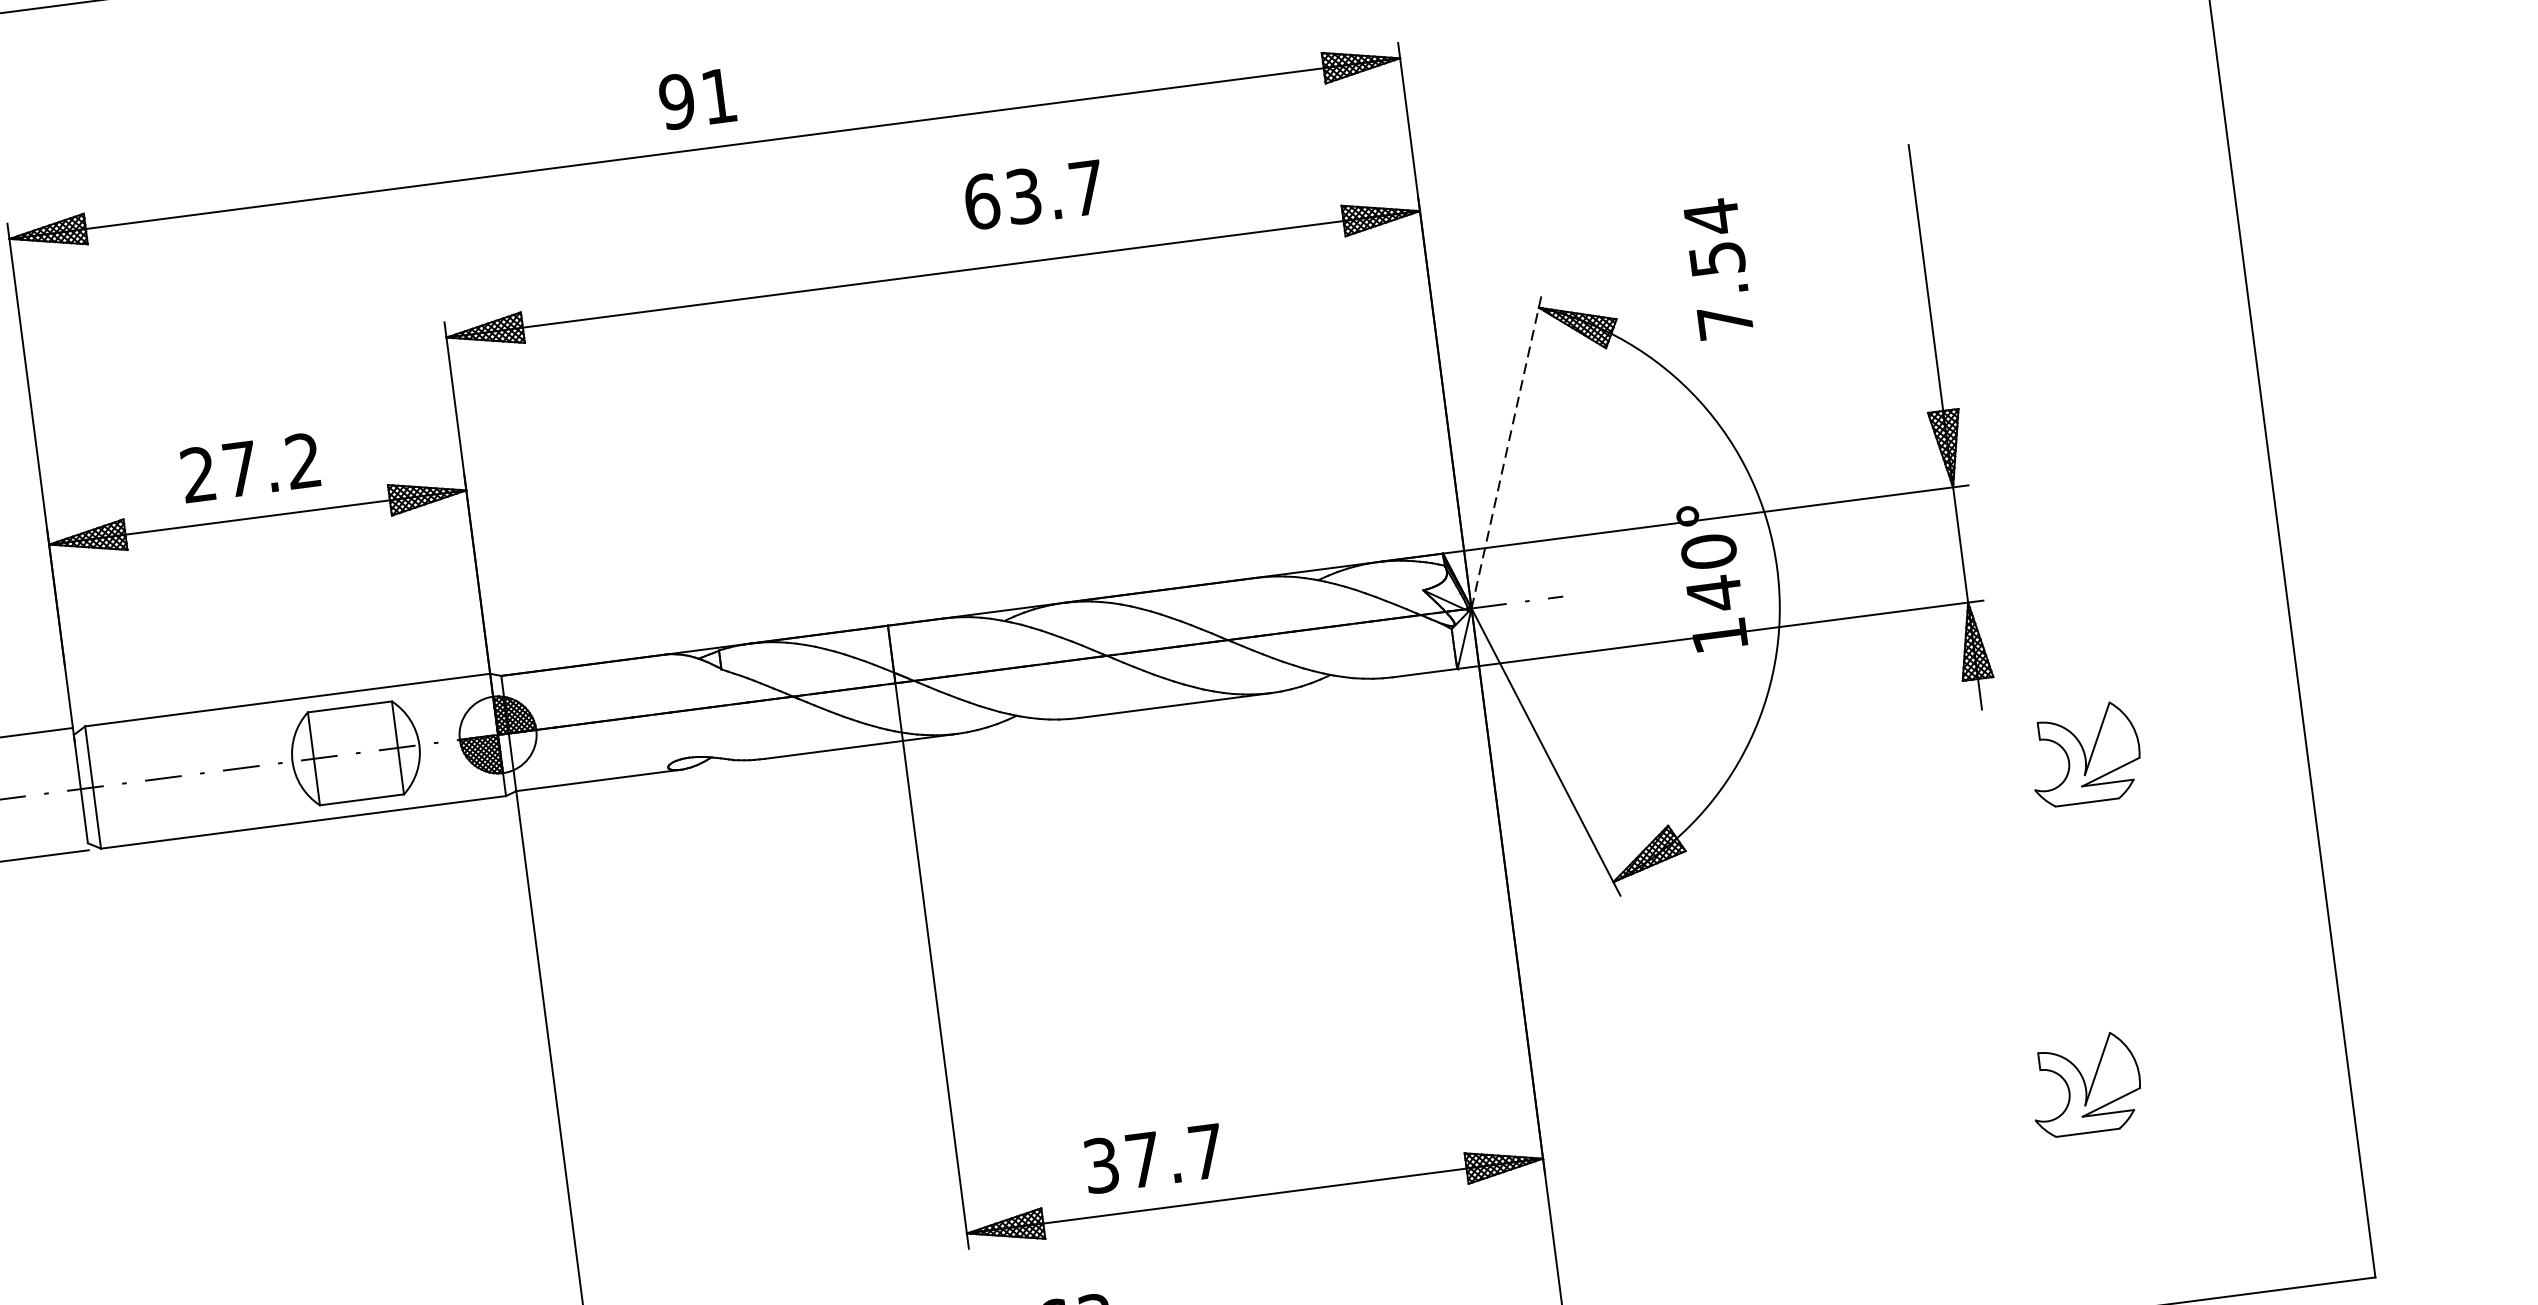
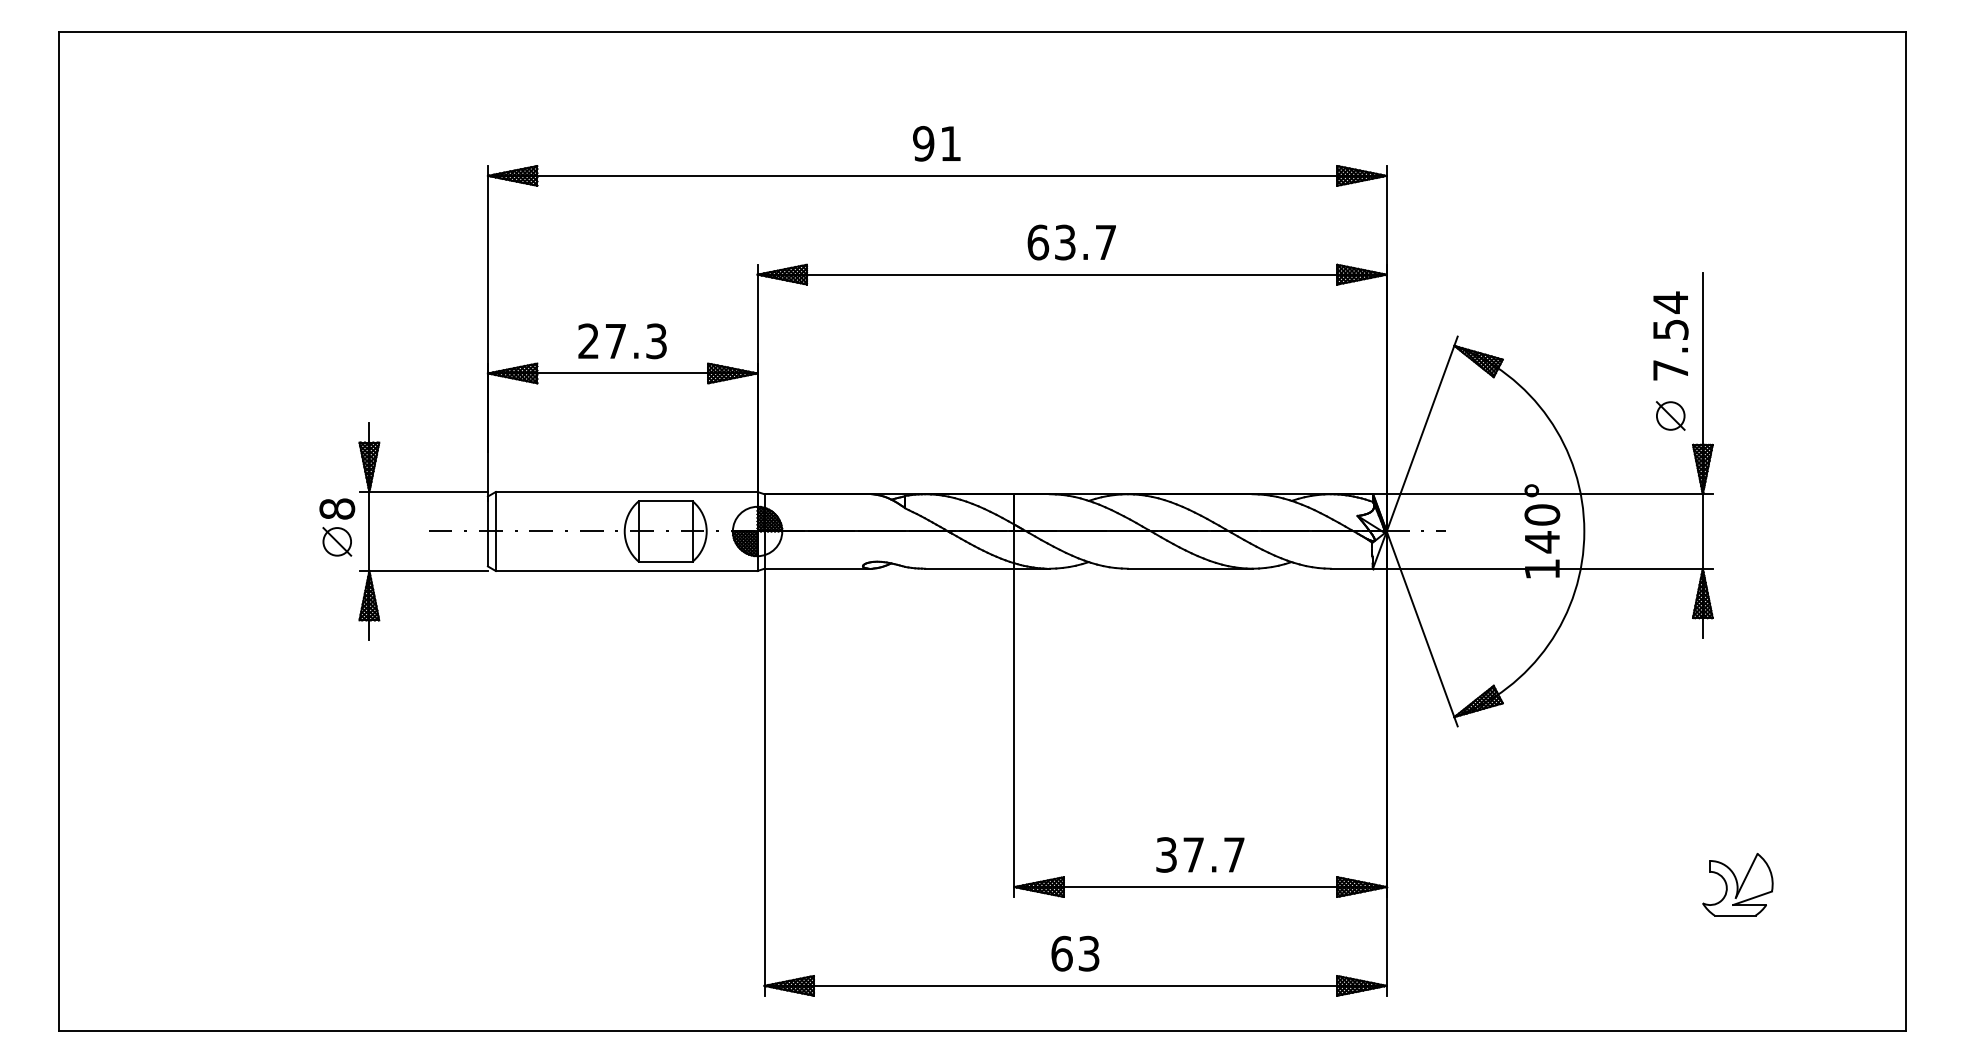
text: (1033, 194) -> (1071, 242), moved
text: (1718, 268) -> (1670, 335), moved
part: (1887, 372) -> (1670, 415), added
line: (1507, 451) -> (1422, 434), dashed -> solid
text: (303, 461) -> (656, 341), 27.2 -> 27.3
part: (2084, 753) -> (1764, 674), removed
text: (1153, 1157) -> (1200, 854), moved

